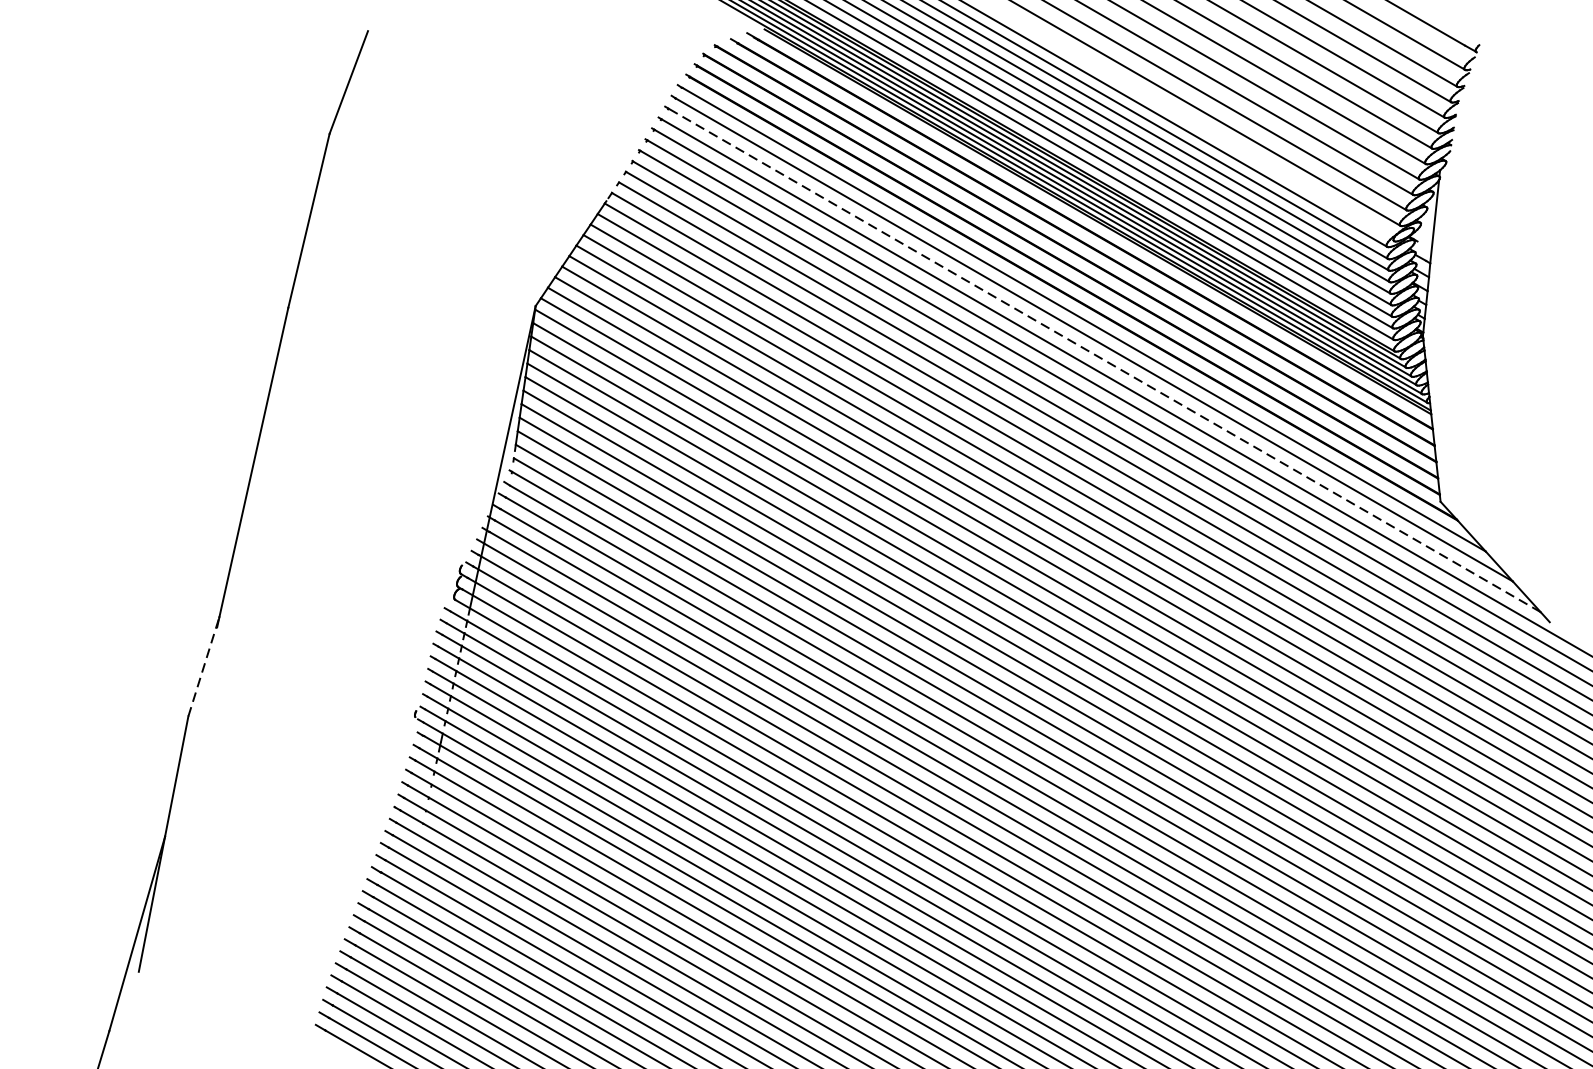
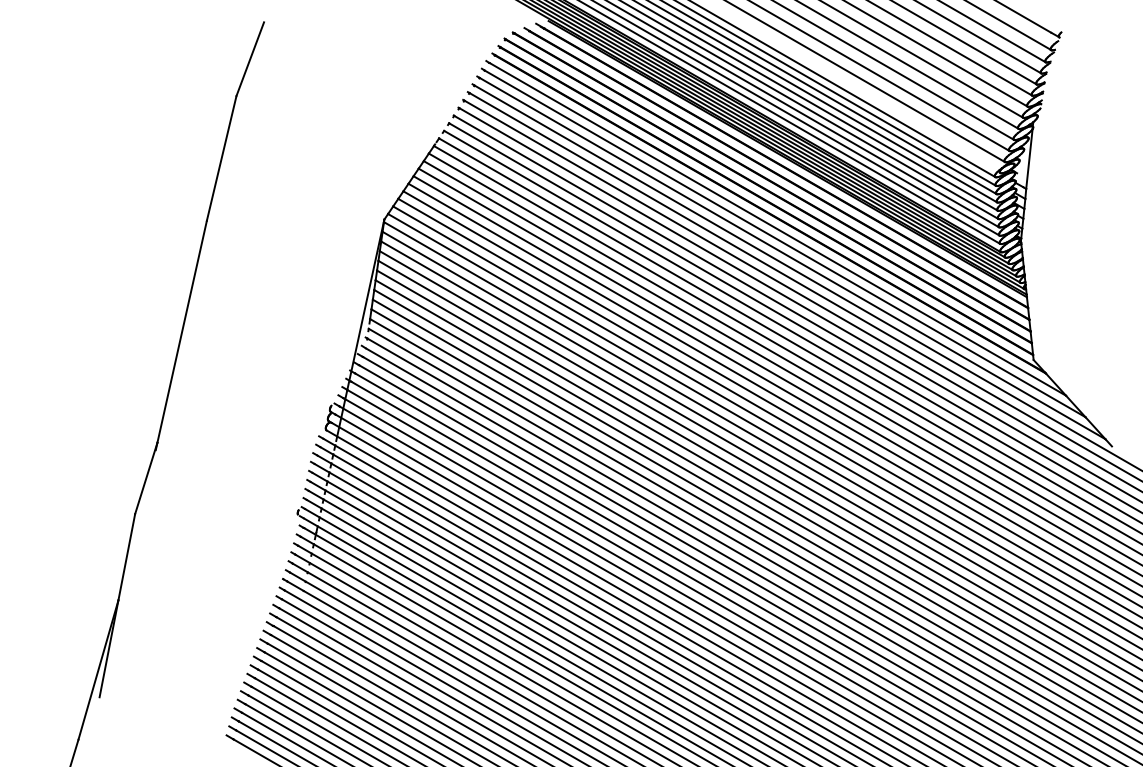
line: (1104, 360) -> (792, 258), dashed -> solid
line: (204, 665) -> (146, 477), dashed -> solid

